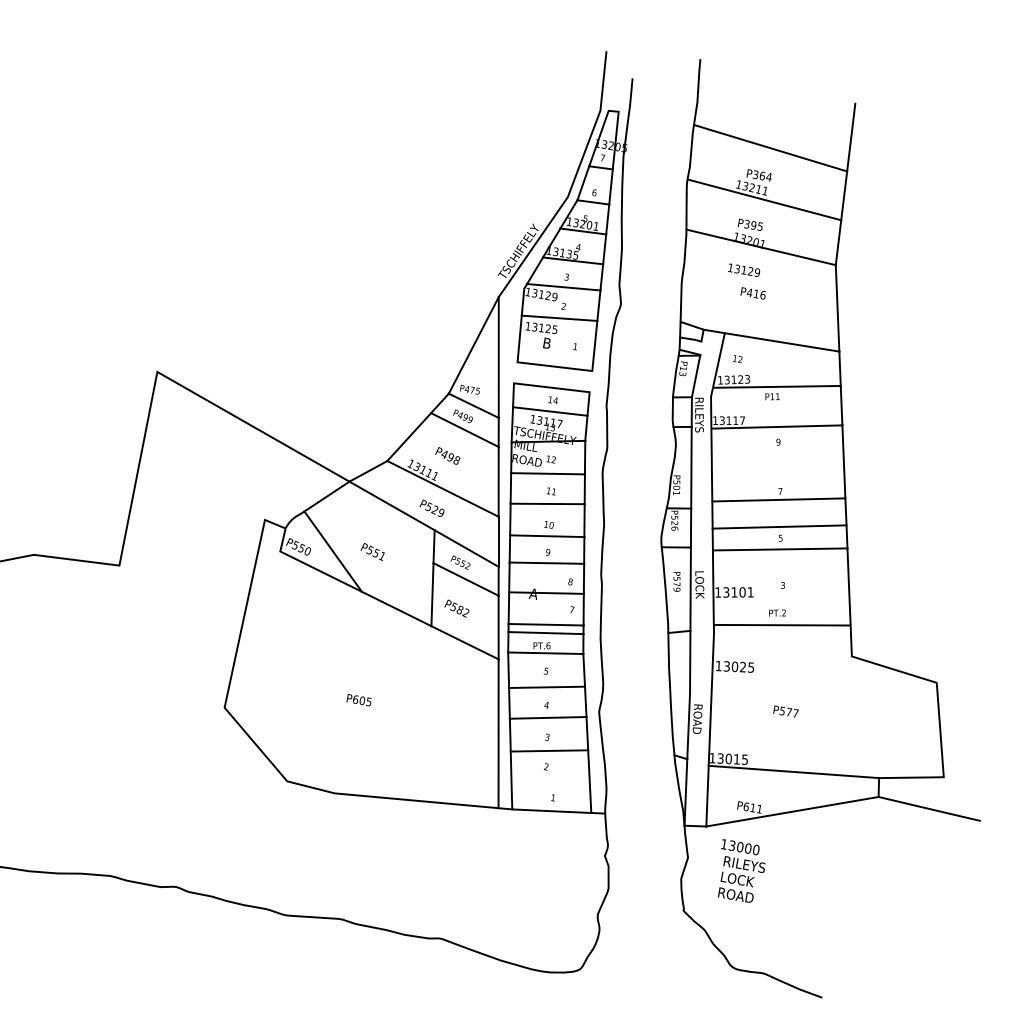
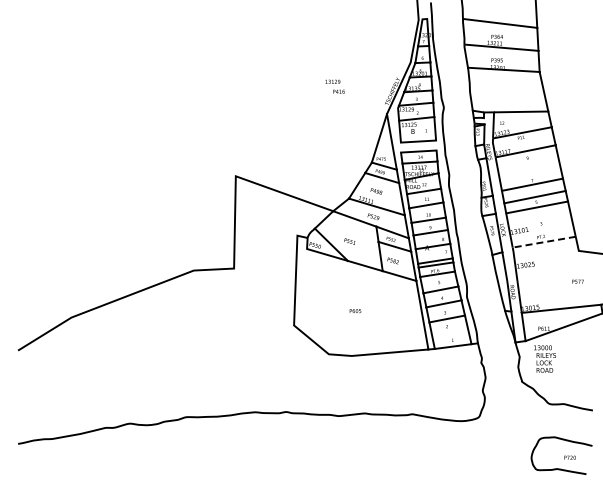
text: (745, 280) -> (334, 86), moved
line: (784, 626) -> (545, 242), solid -> dashed
text: (785, 711) -> (577, 281), moved

